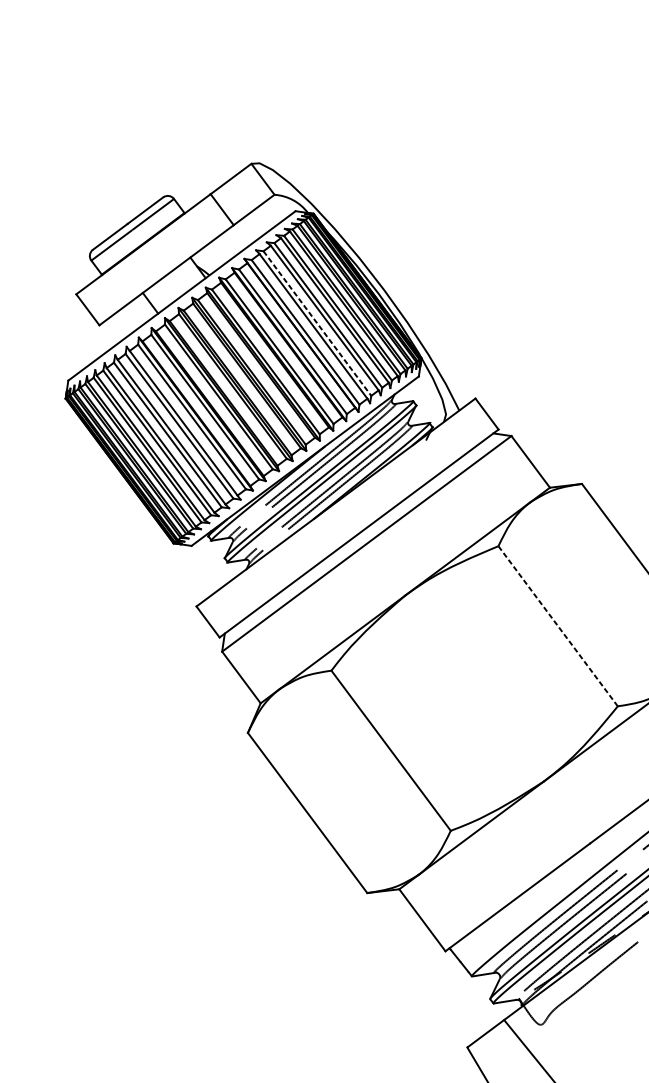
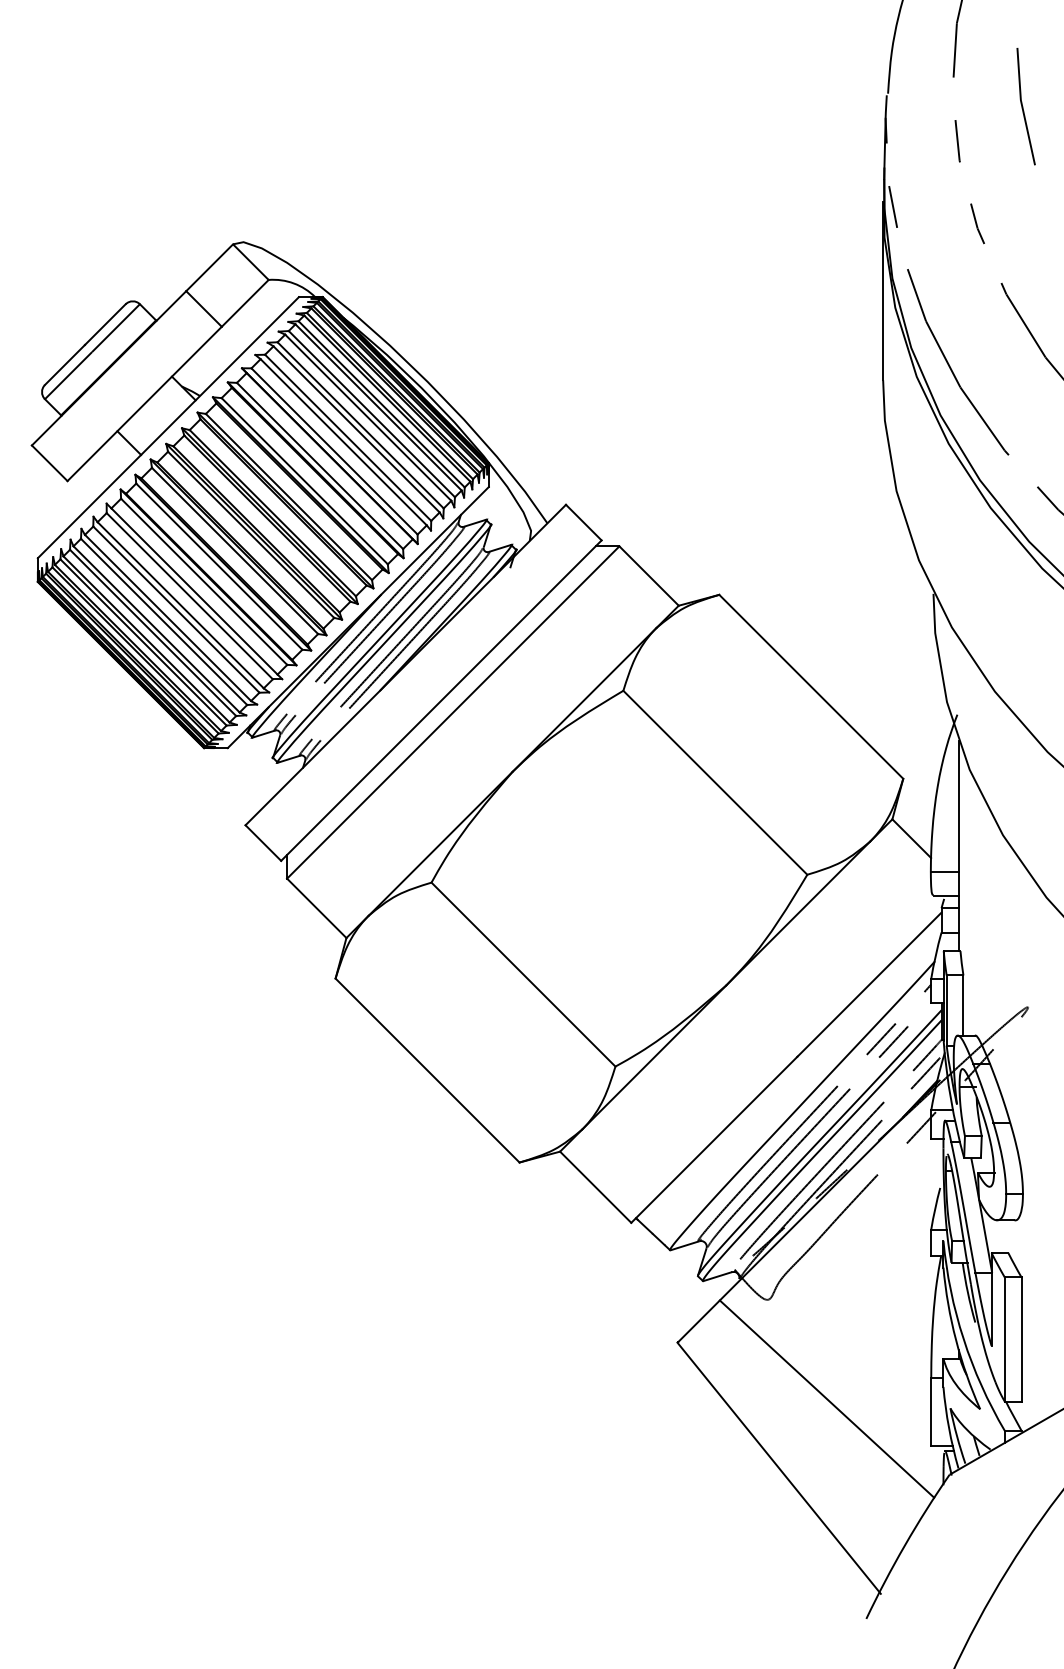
line: (317, 324) -> (348, 438), dashed -> solid
line: (558, 626) -> (715, 782), dashed -> solid

